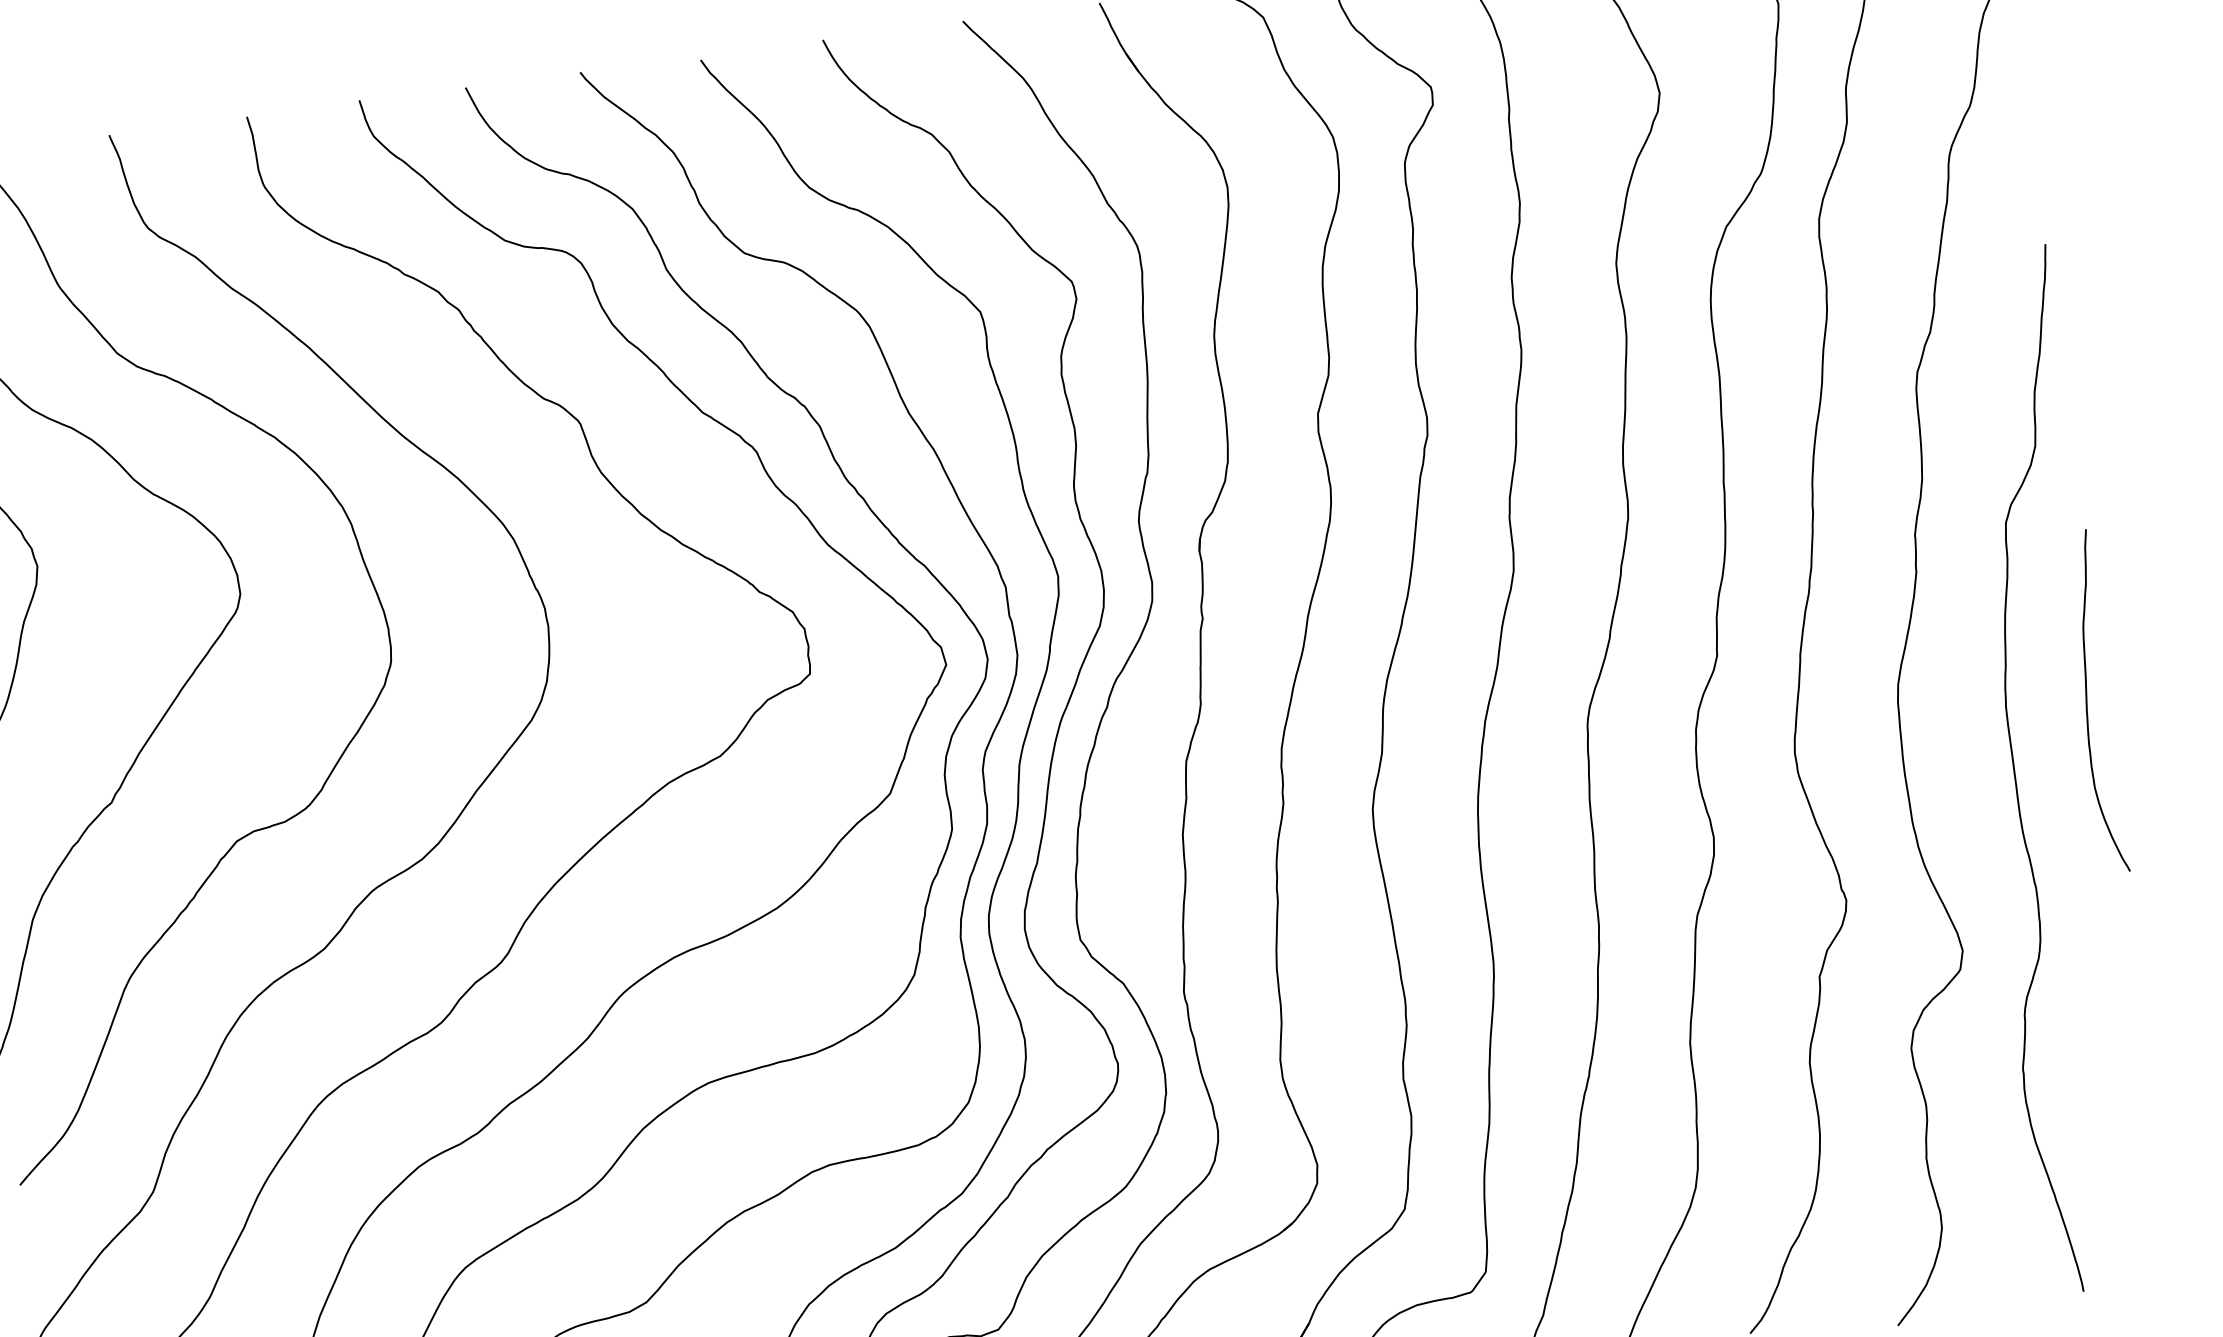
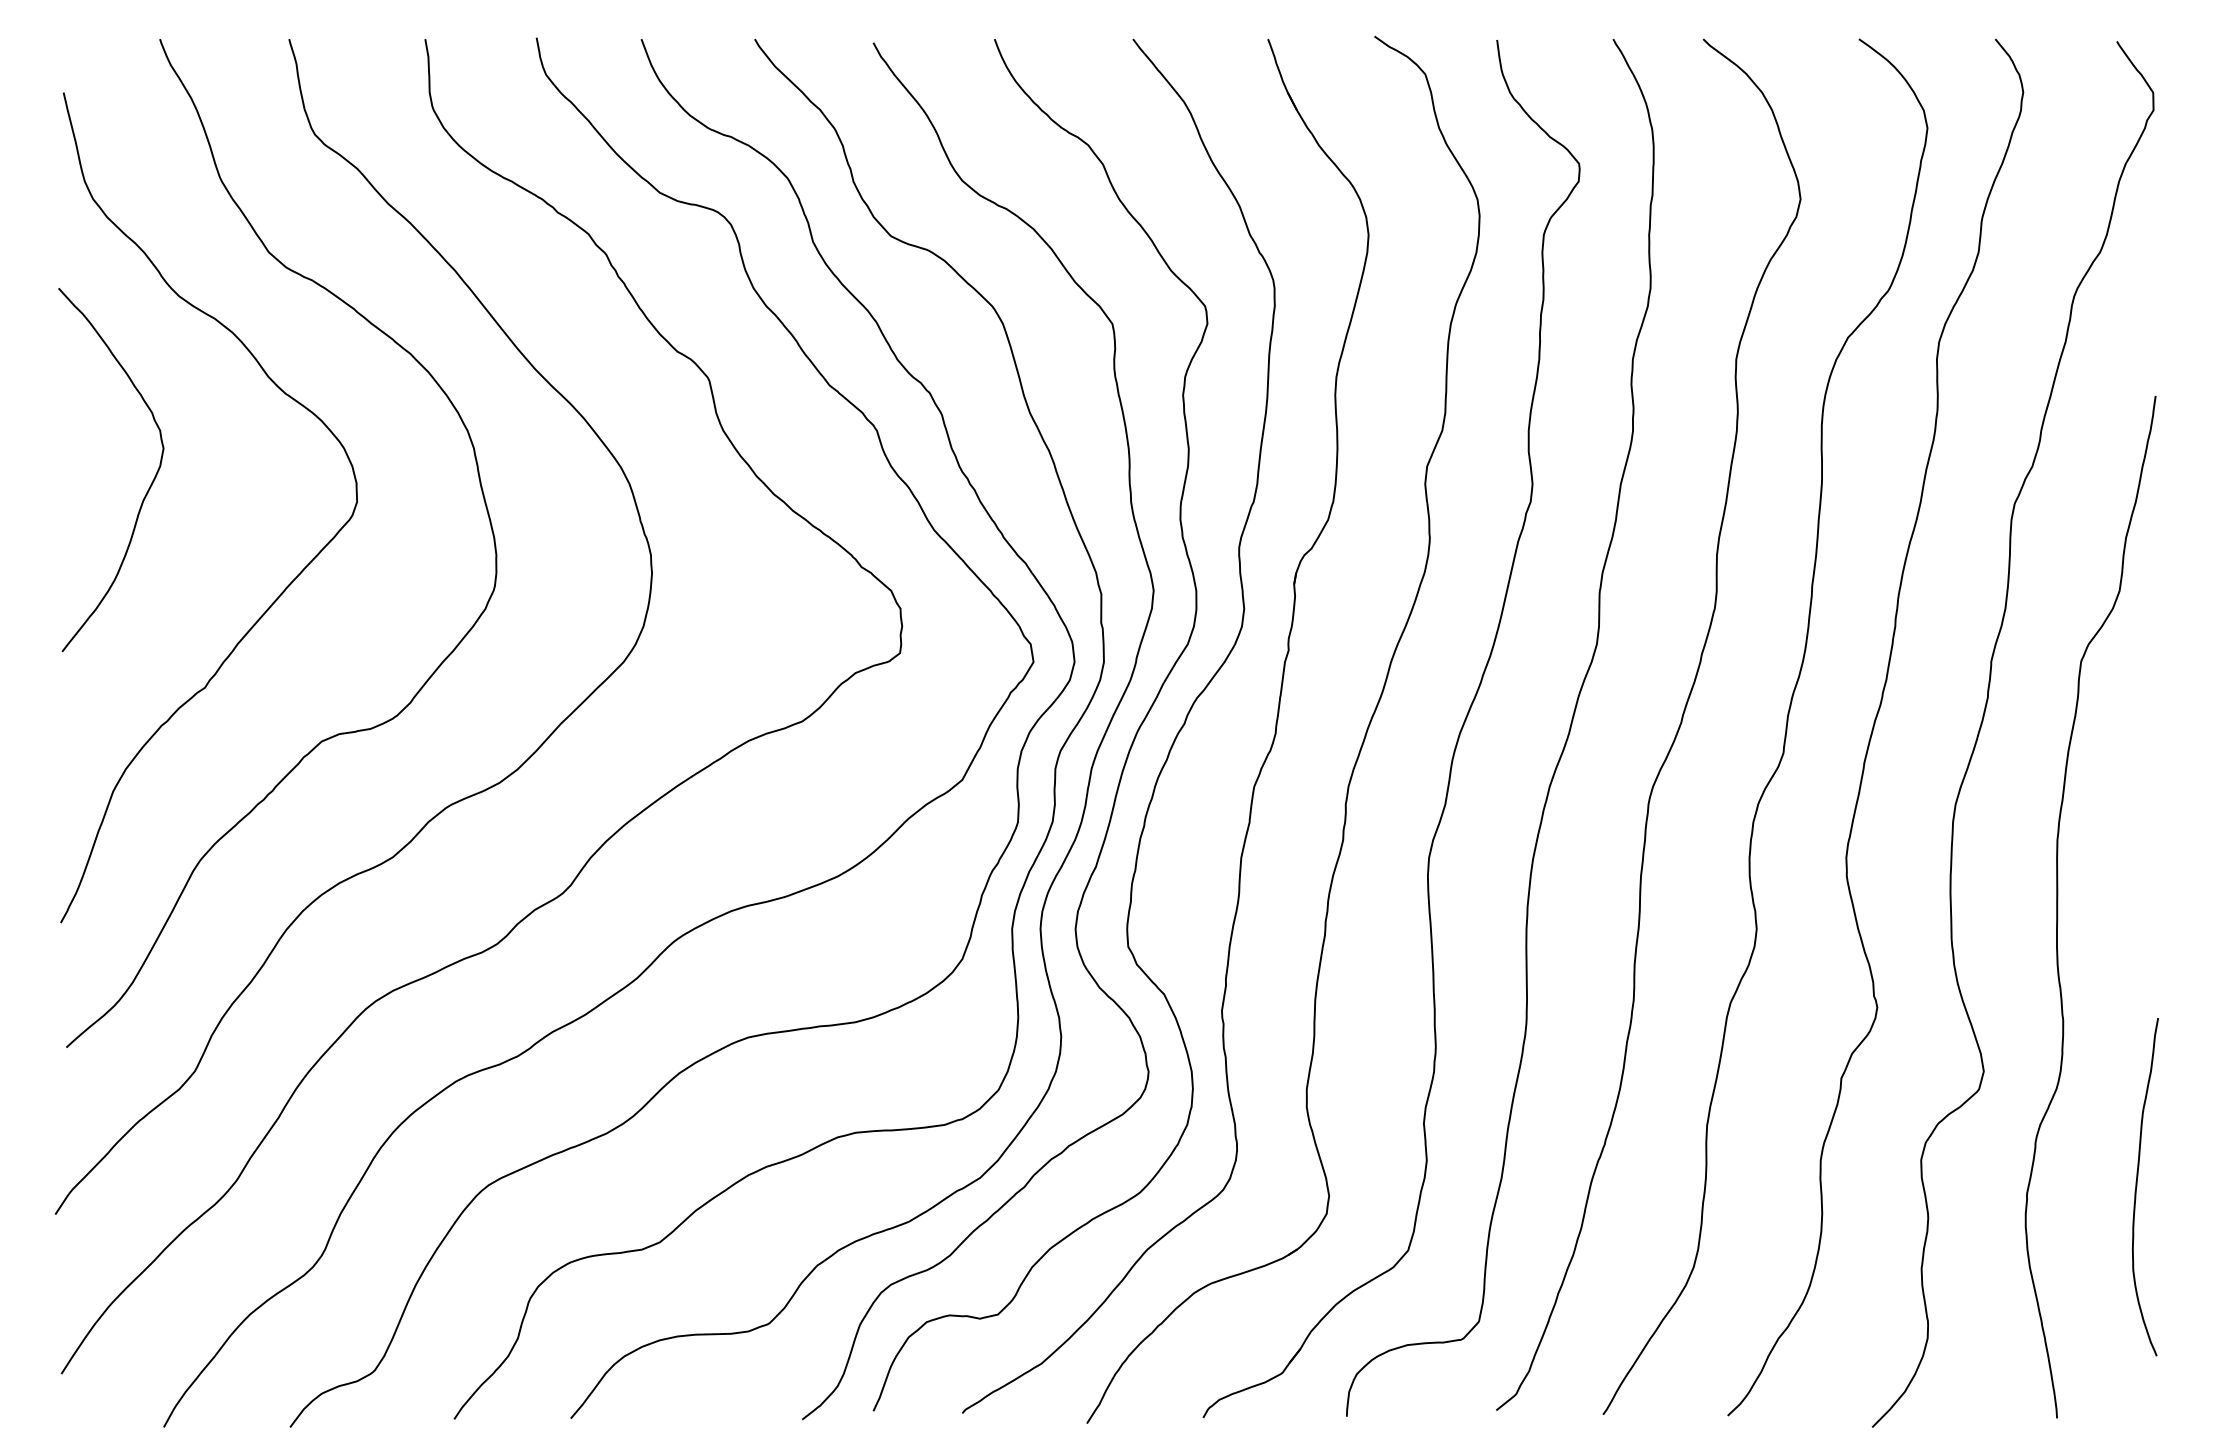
curve: (2087, 703) -> (2137, 1187), moved

